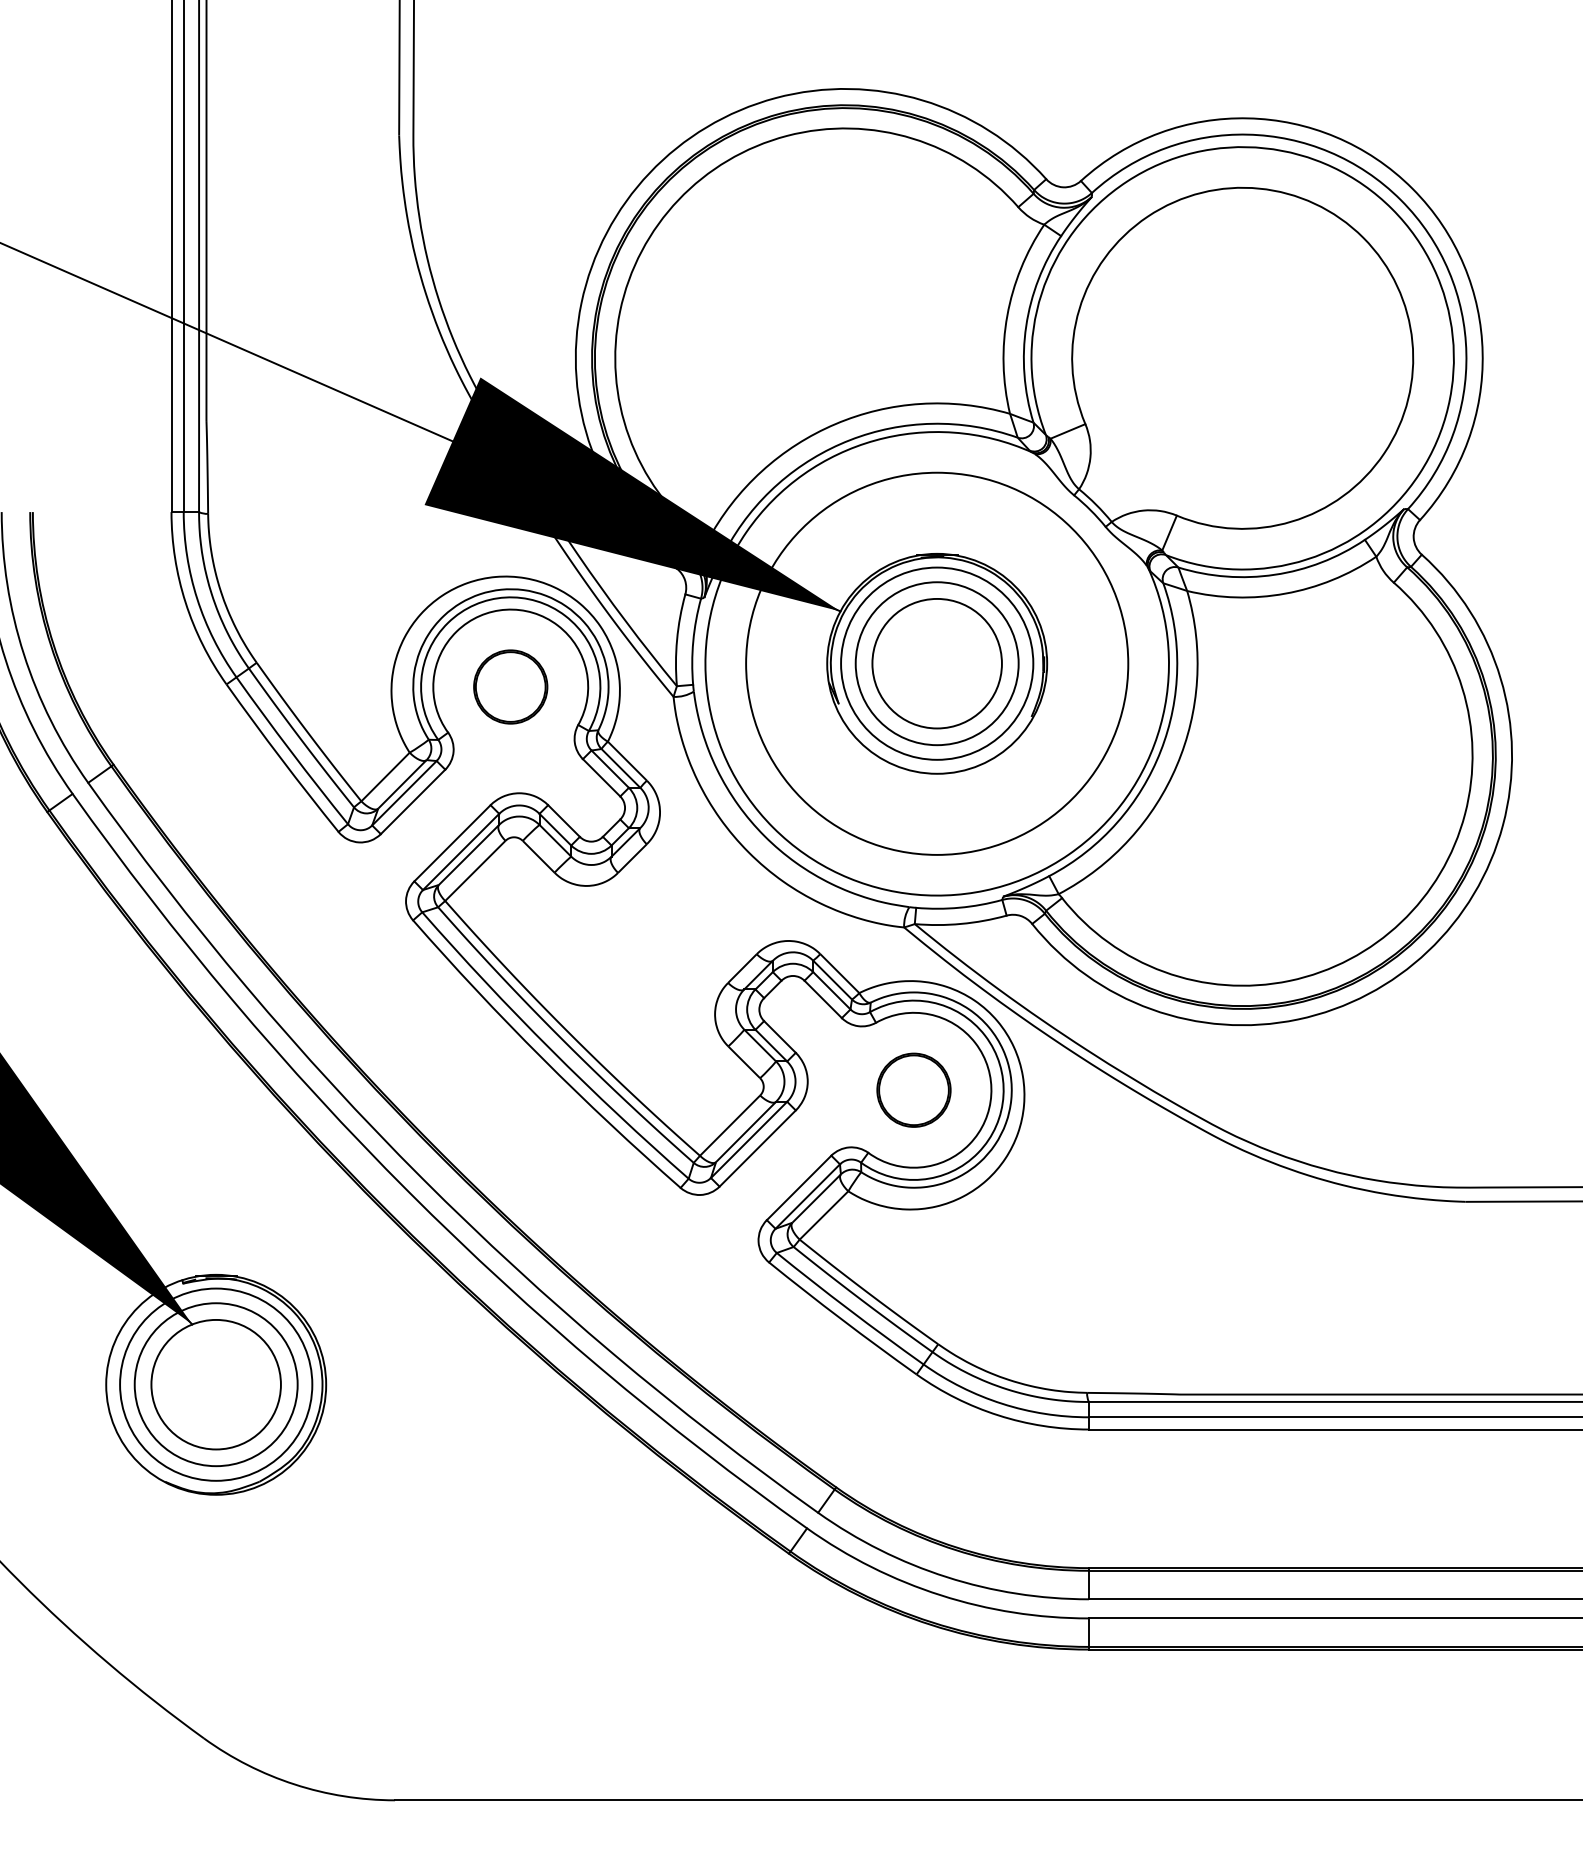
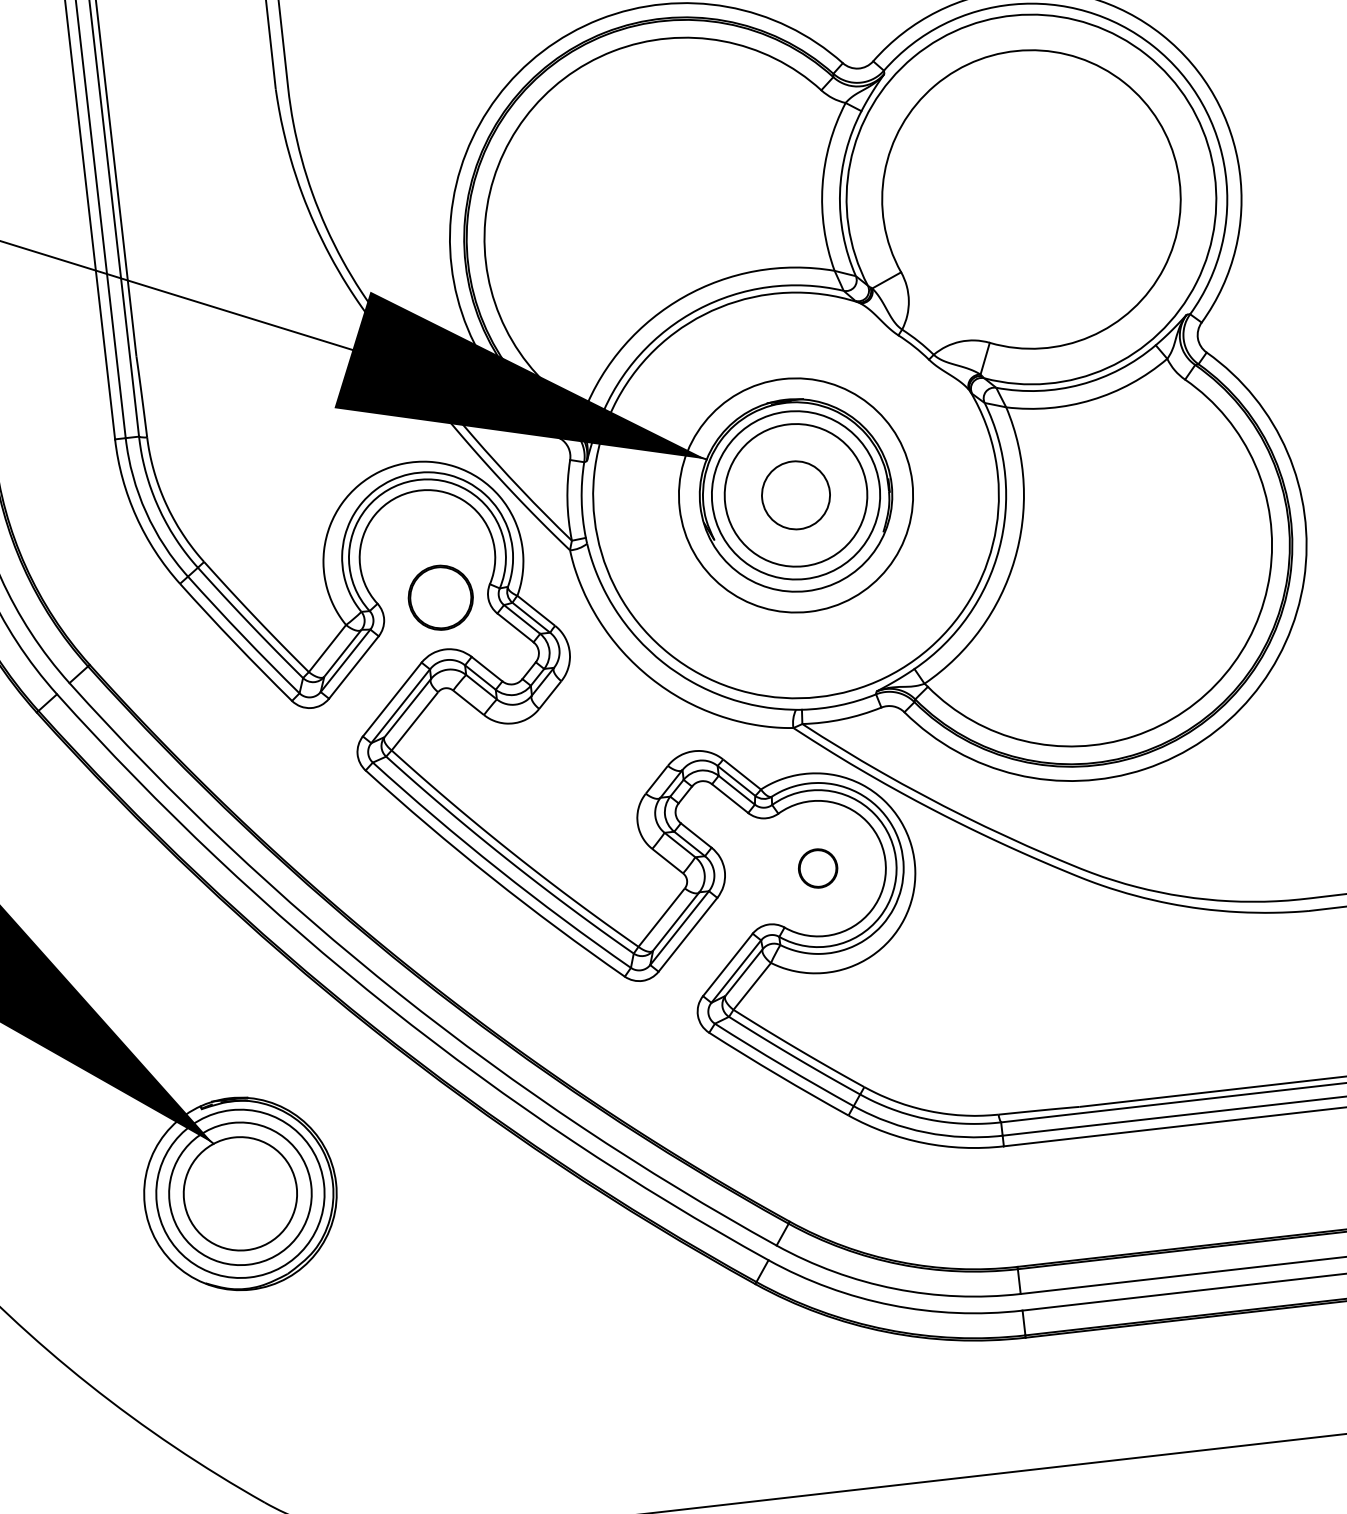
circle: (936, 663) -> (795, 495), size x0.6
circle: (937, 663) -> (796, 495), size x0.7
part: (510, 686) -> (440, 597), moved
part: (913, 1089) -> (817, 868), size x0.6

